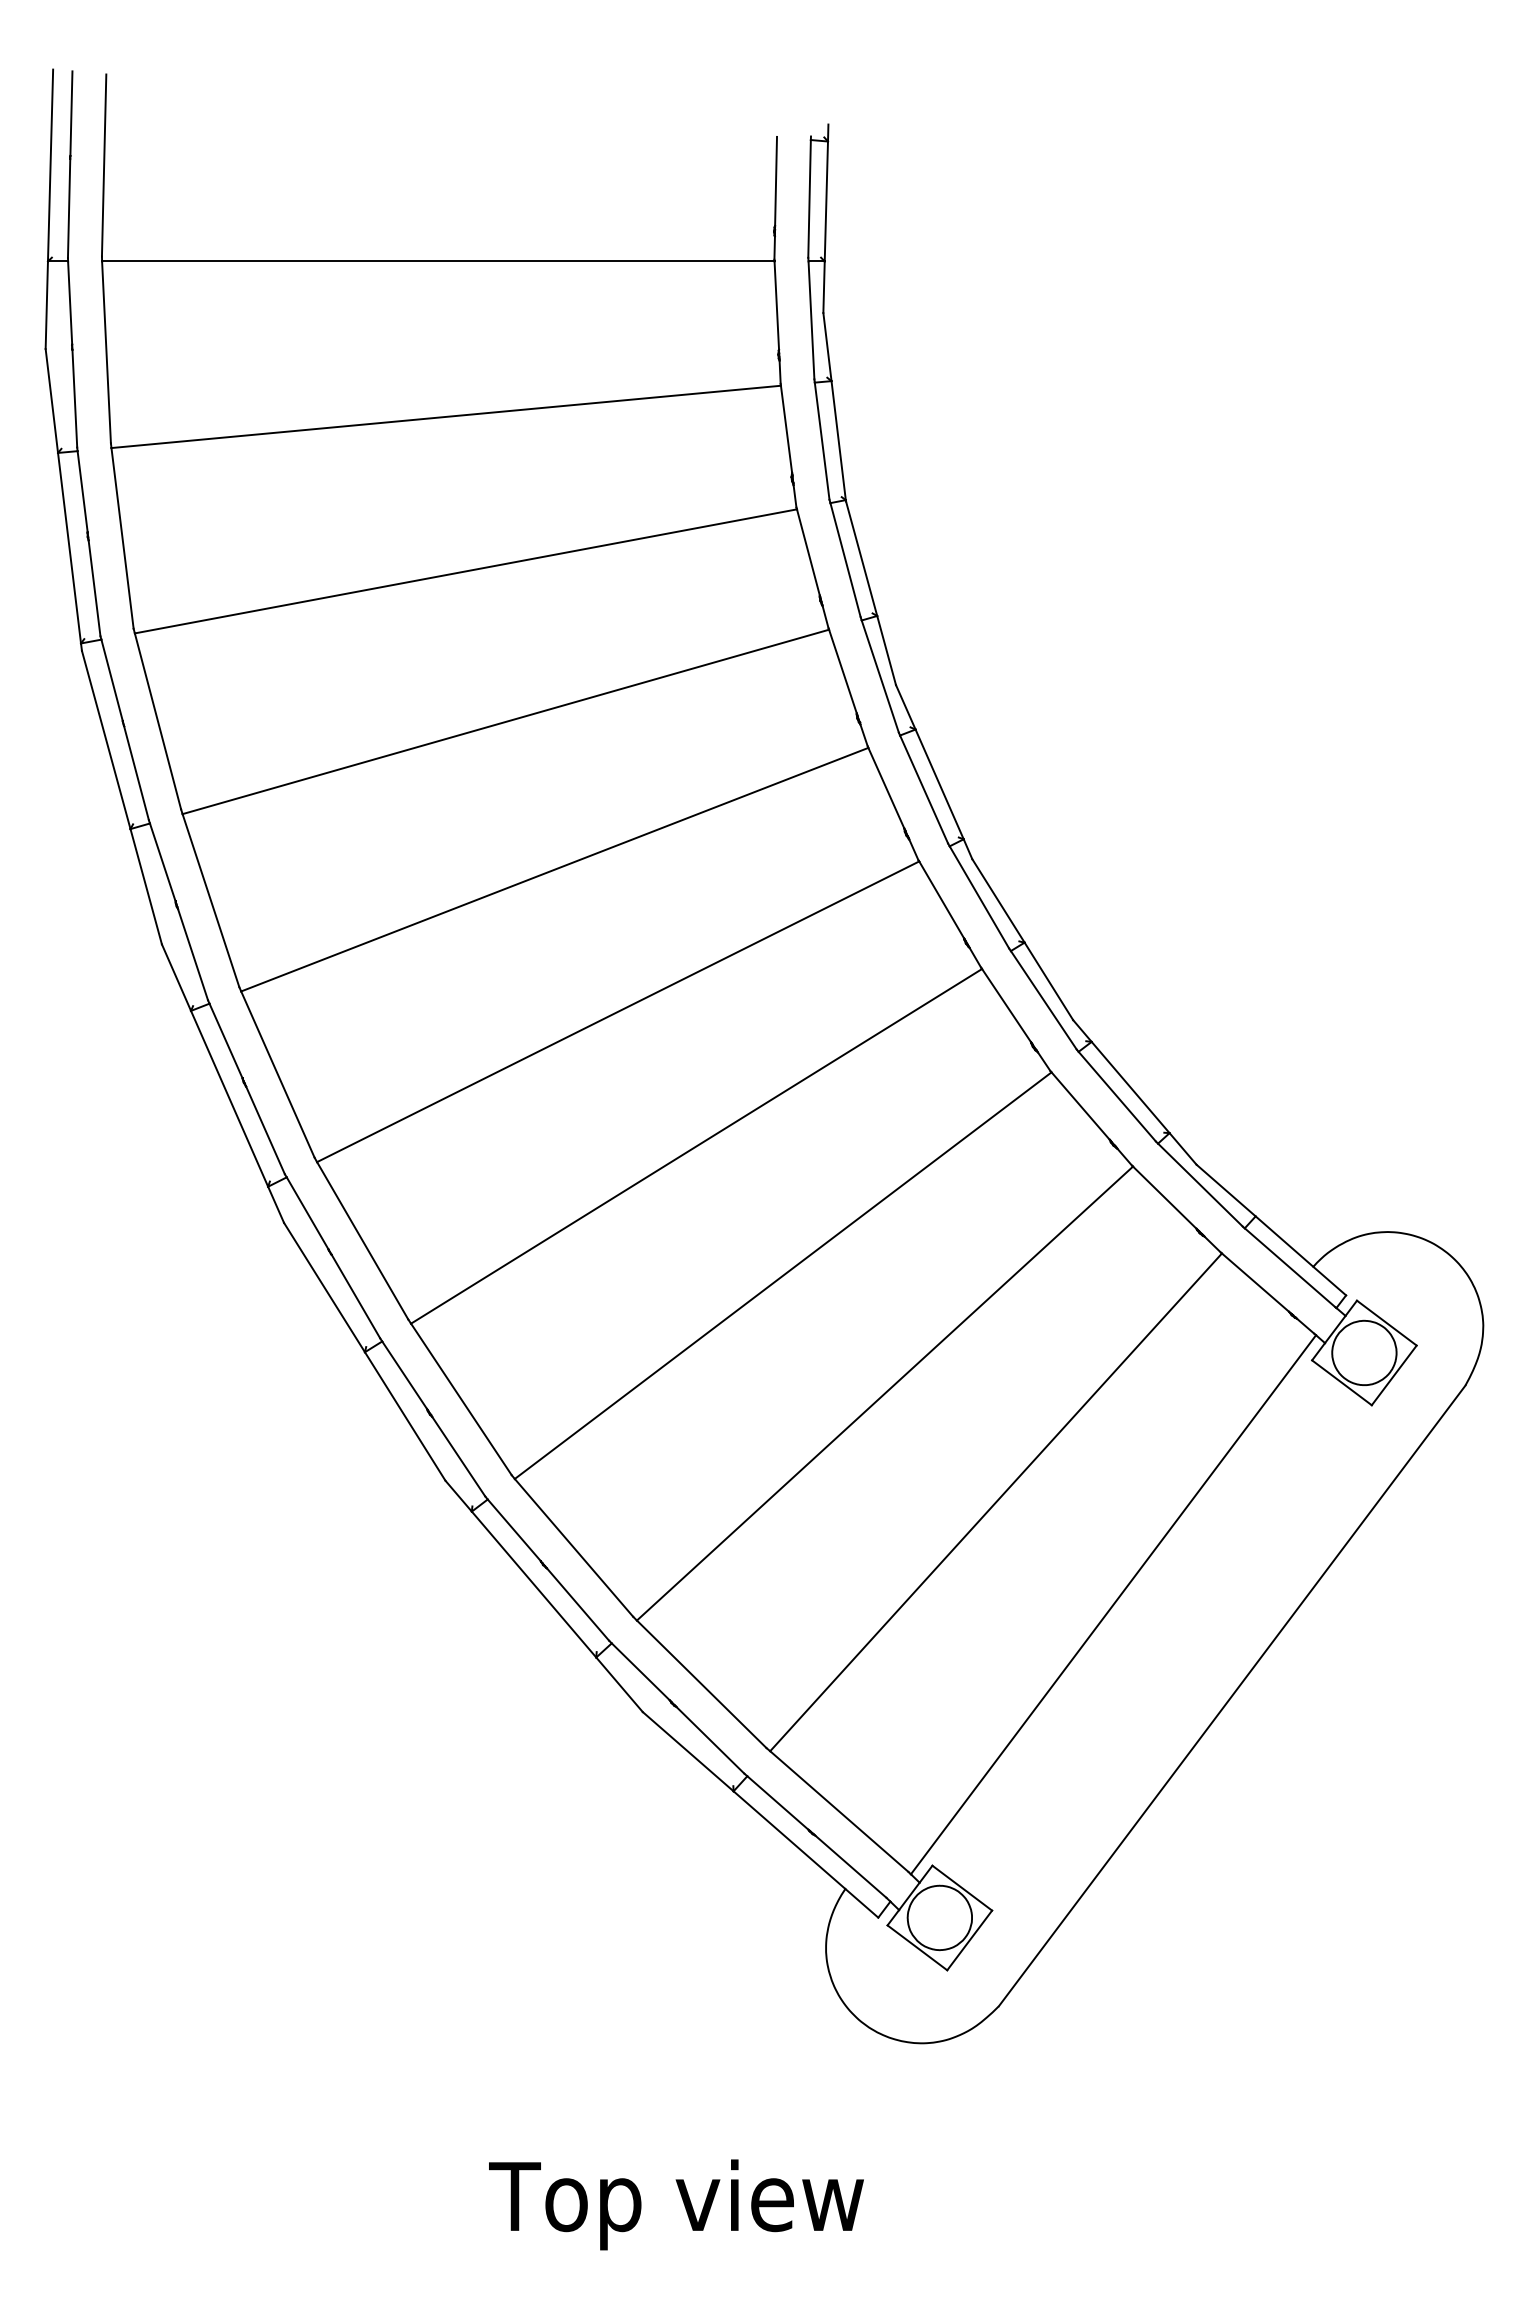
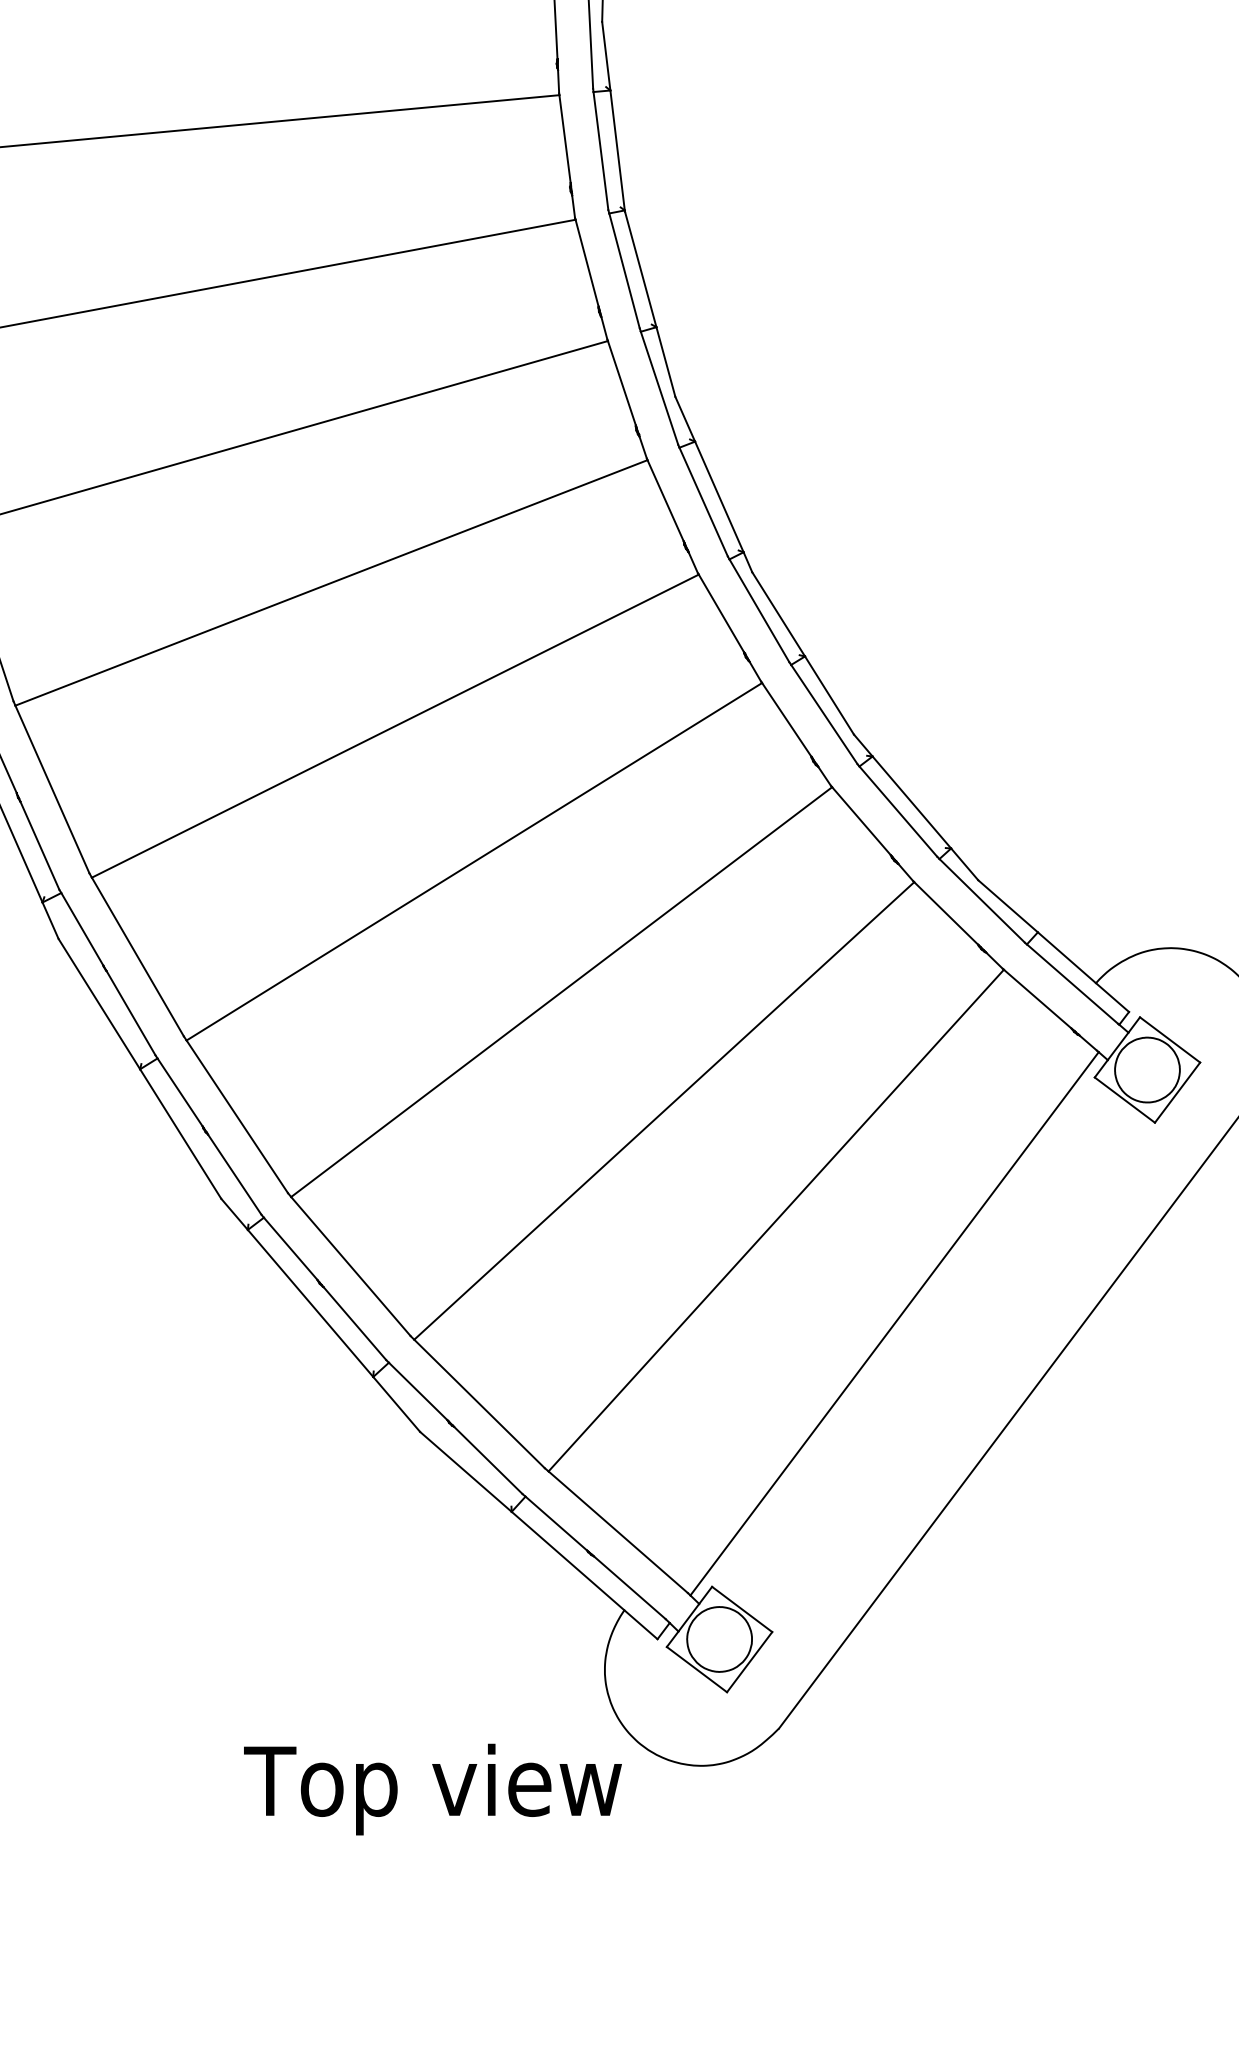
text: (676, 2204) -> (432, 1789), moved

